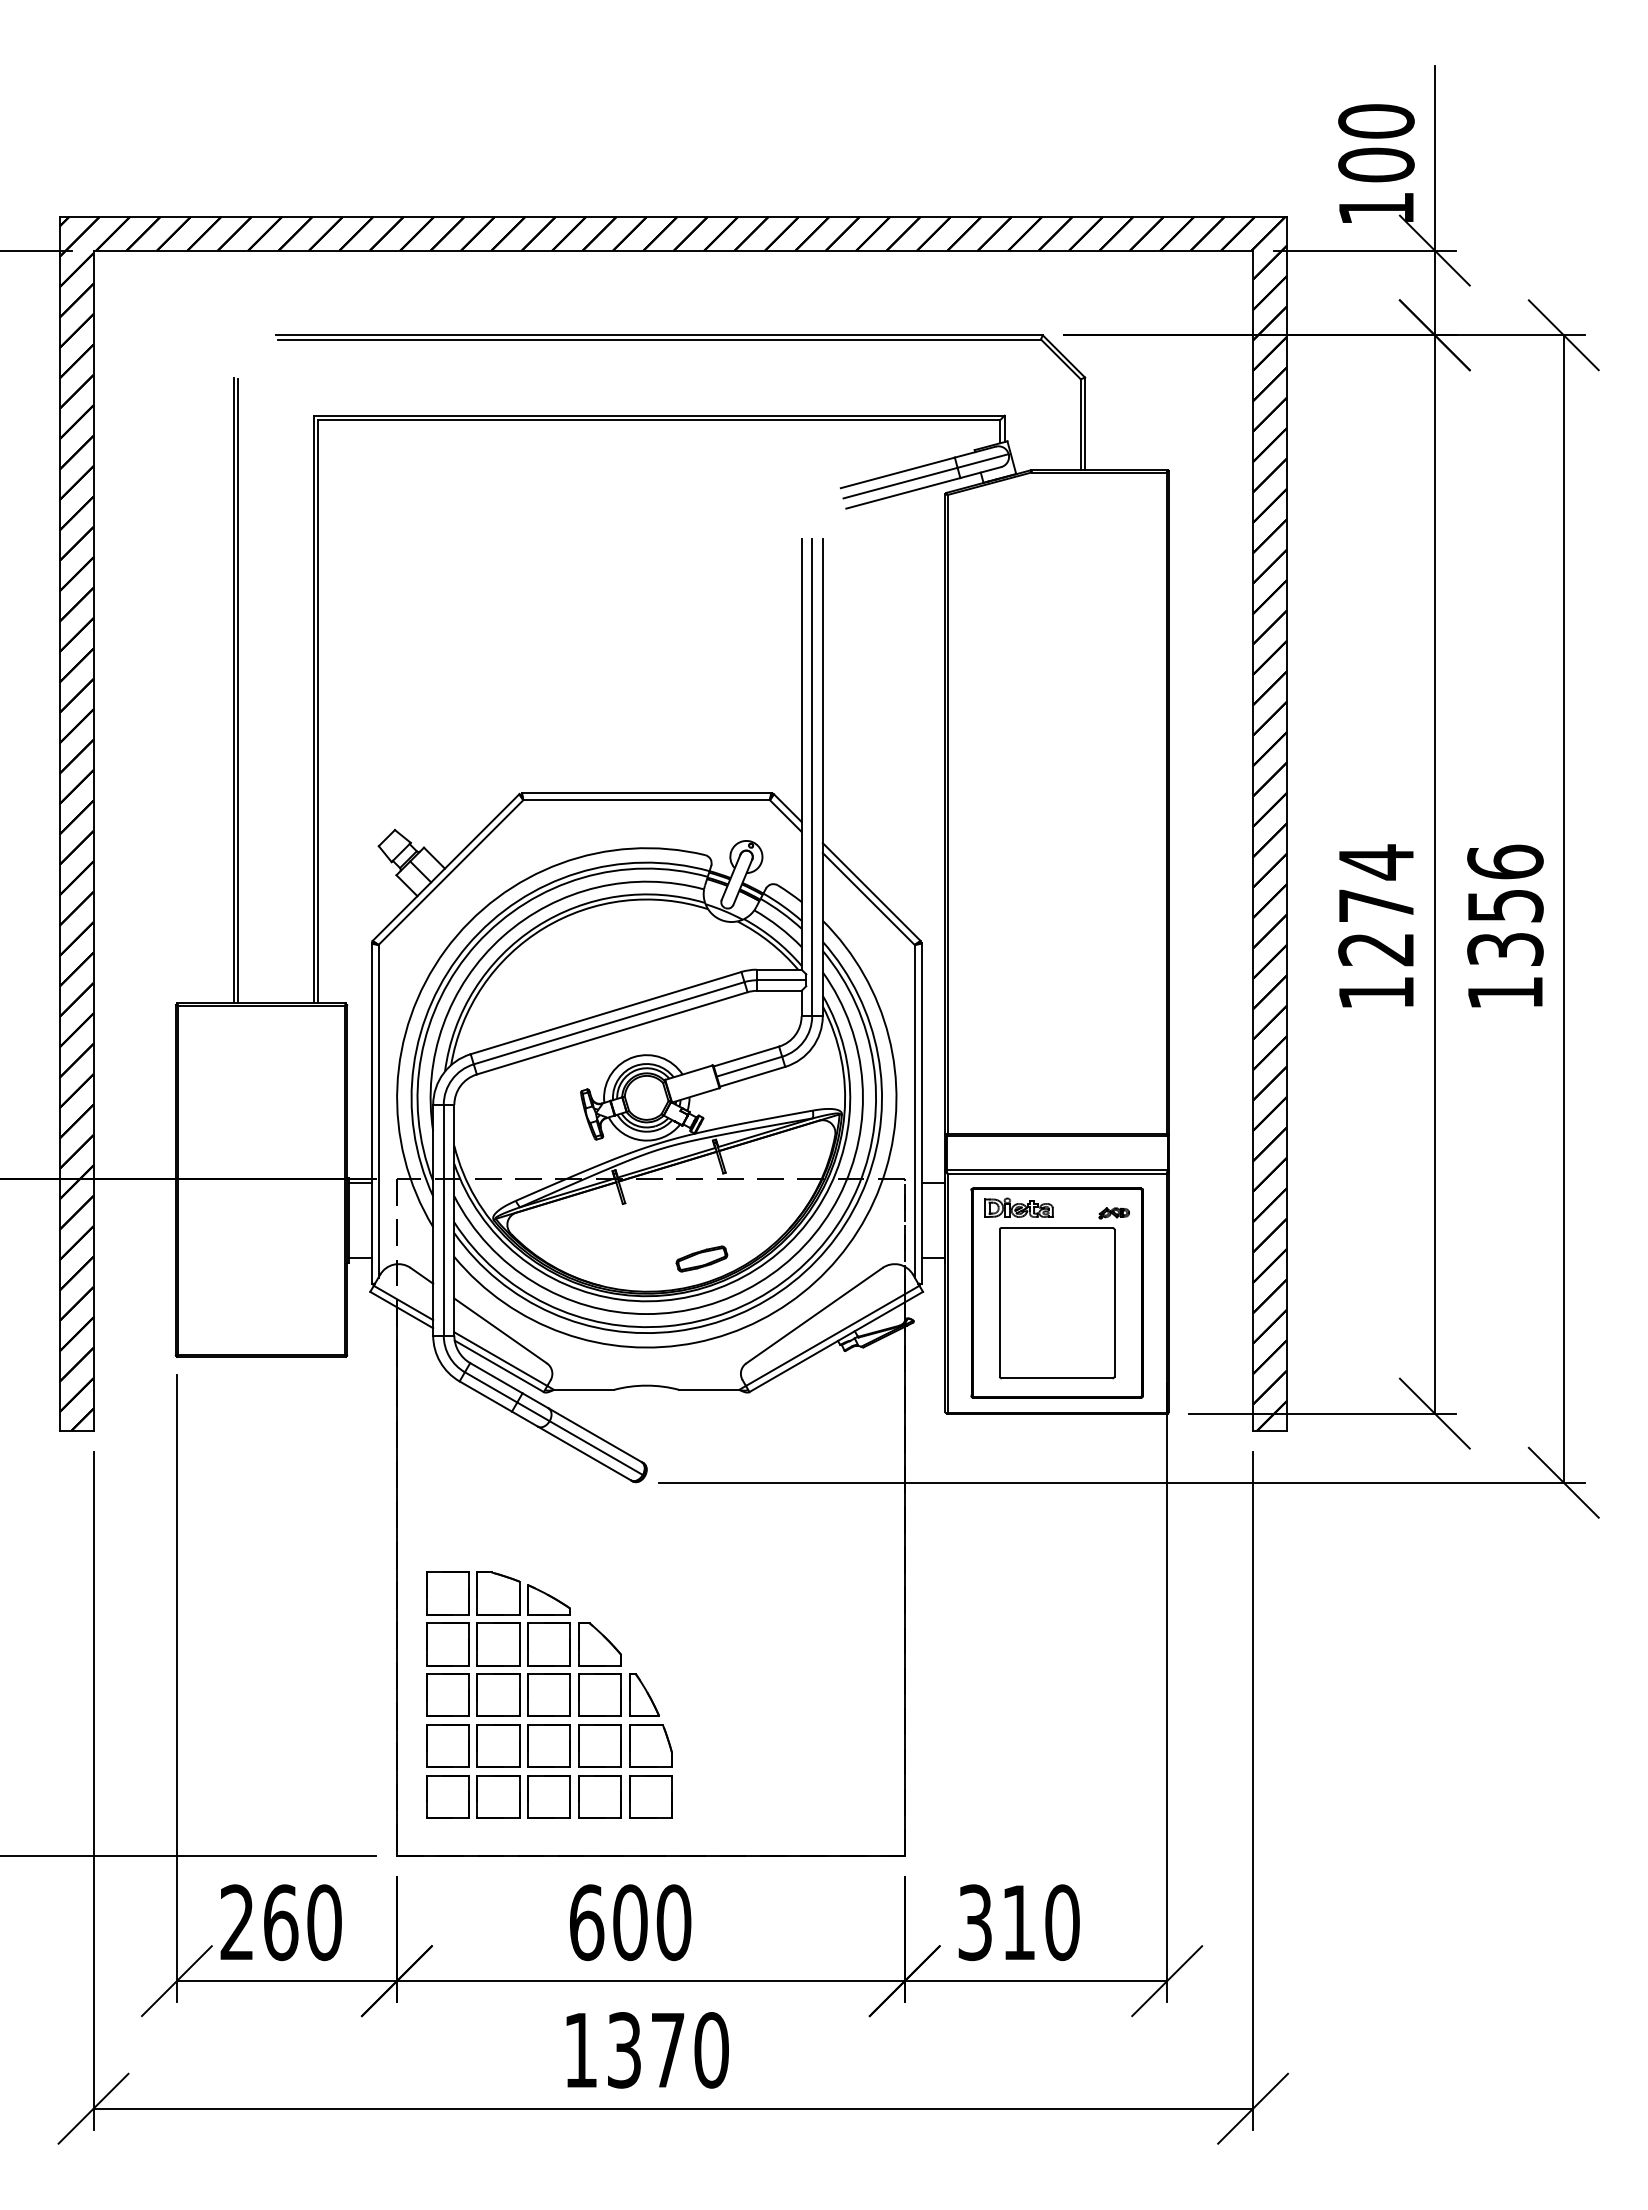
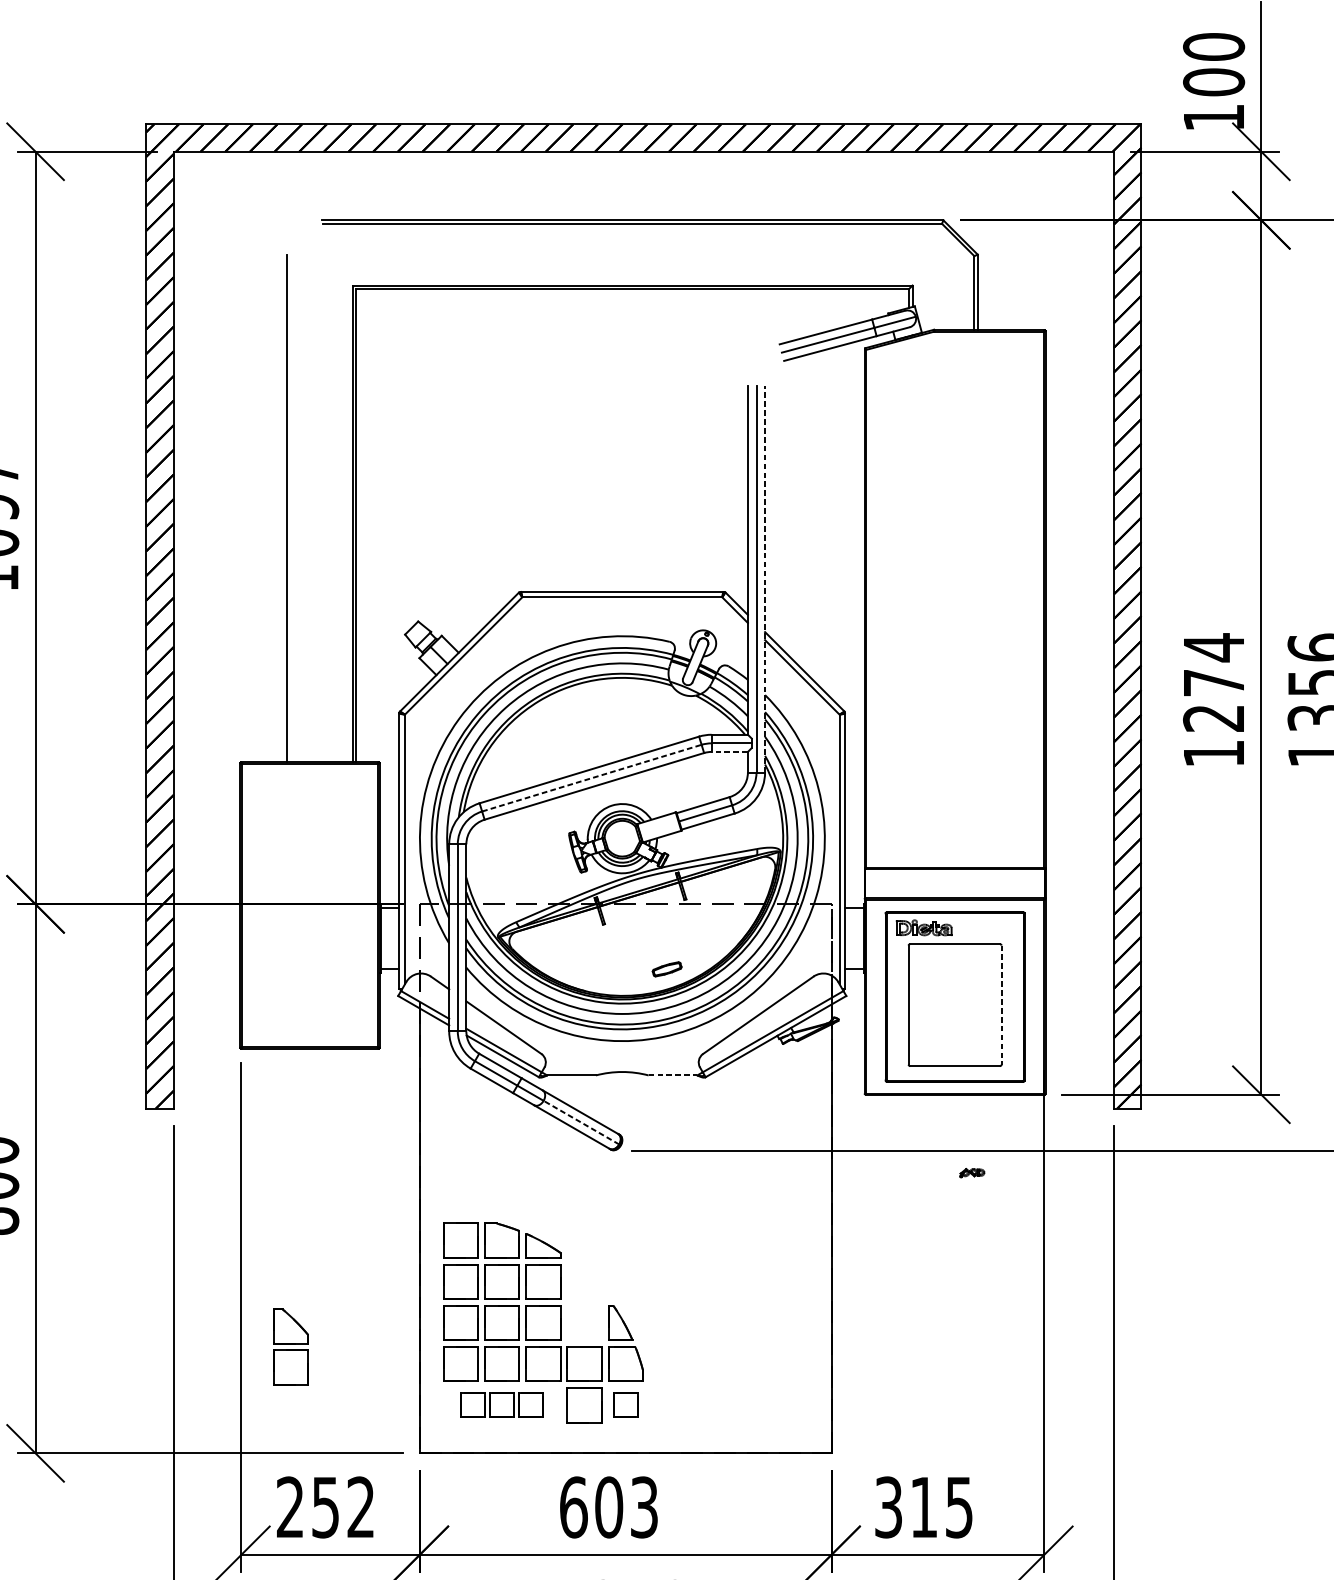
line: (237, 691) -> (290, 509), removed
line: (822, 777) -> (764, 578), solid -> dashed
line: (778, 990) -> (729, 751), solid -> dashed
line: (609, 1023) -> (592, 778), solid -> dashed
part: (1113, 1213) -> (971, 1173), moved
part: (701, 1258) -> (666, 968), size x0.7
line: (1114, 1303) -> (1001, 1005), solid -> dashed
line: (709, 1389) -> (673, 1075), solid -> dashed
line: (596, 1448) -> (581, 1122), solid -> dashed
part: (599, 1669) -> (290, 1346), moved
part: (498, 1796) -> (502, 1405), size x0.7
part: (650, 1796) -> (625, 1405), size x0.7
text: (302, 1922) -> (343, 1507), 260 -> 252
text: (673, 1922) -> (644, 1507), 600 -> 603
text: (1062, 1922) -> (959, 1507), 310 -> 315

